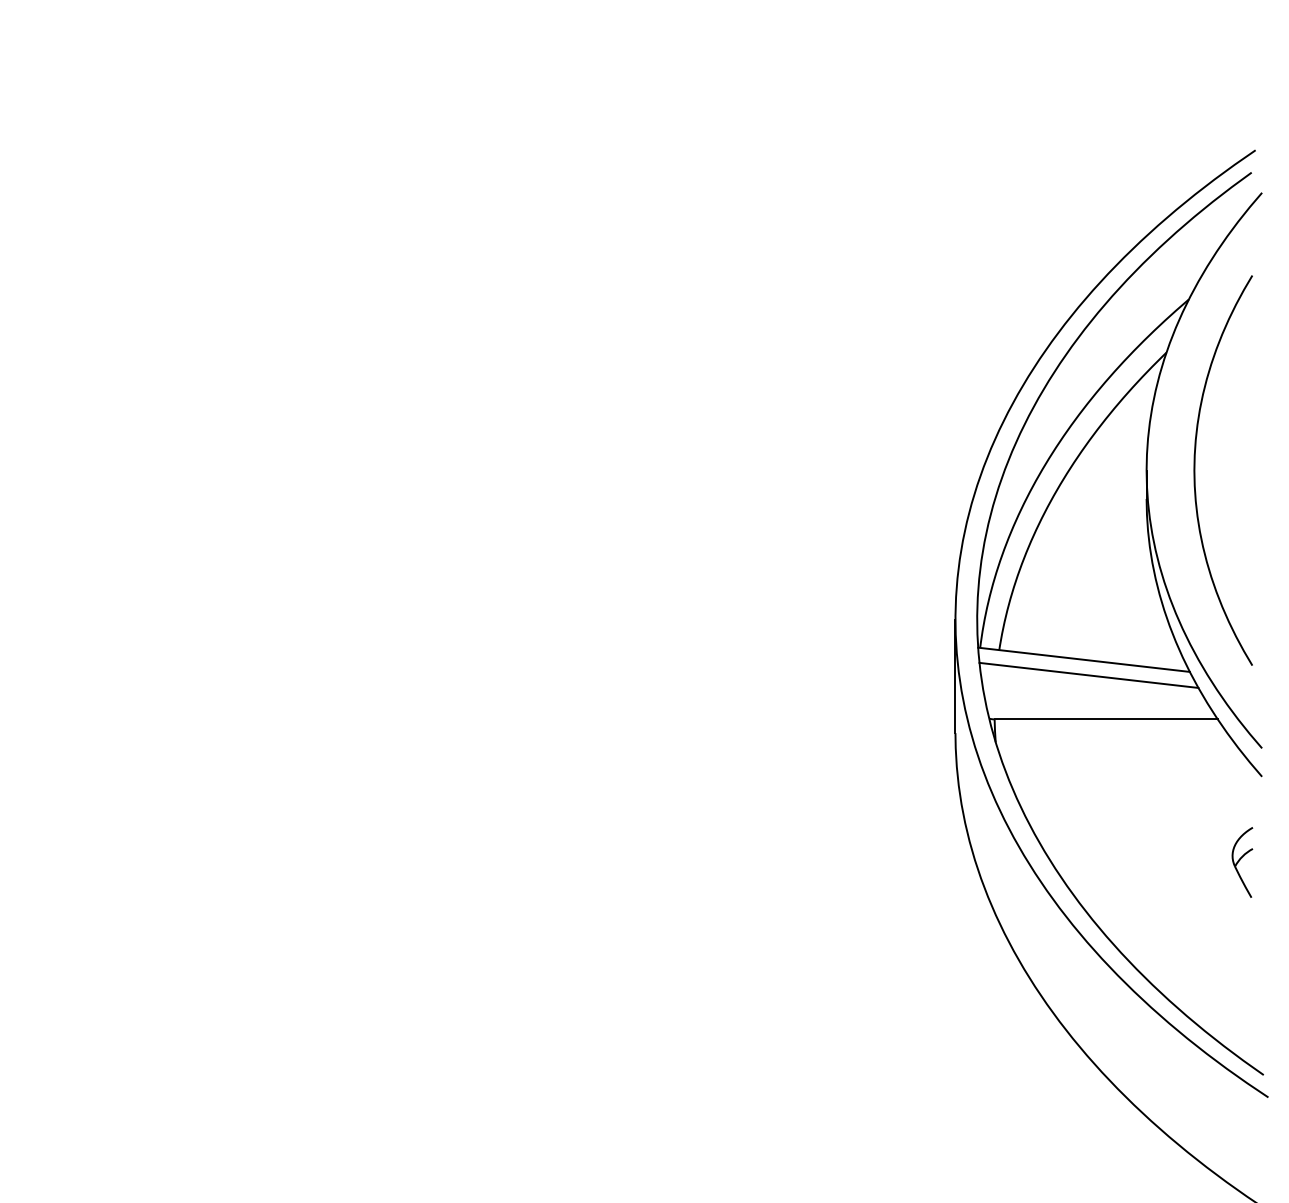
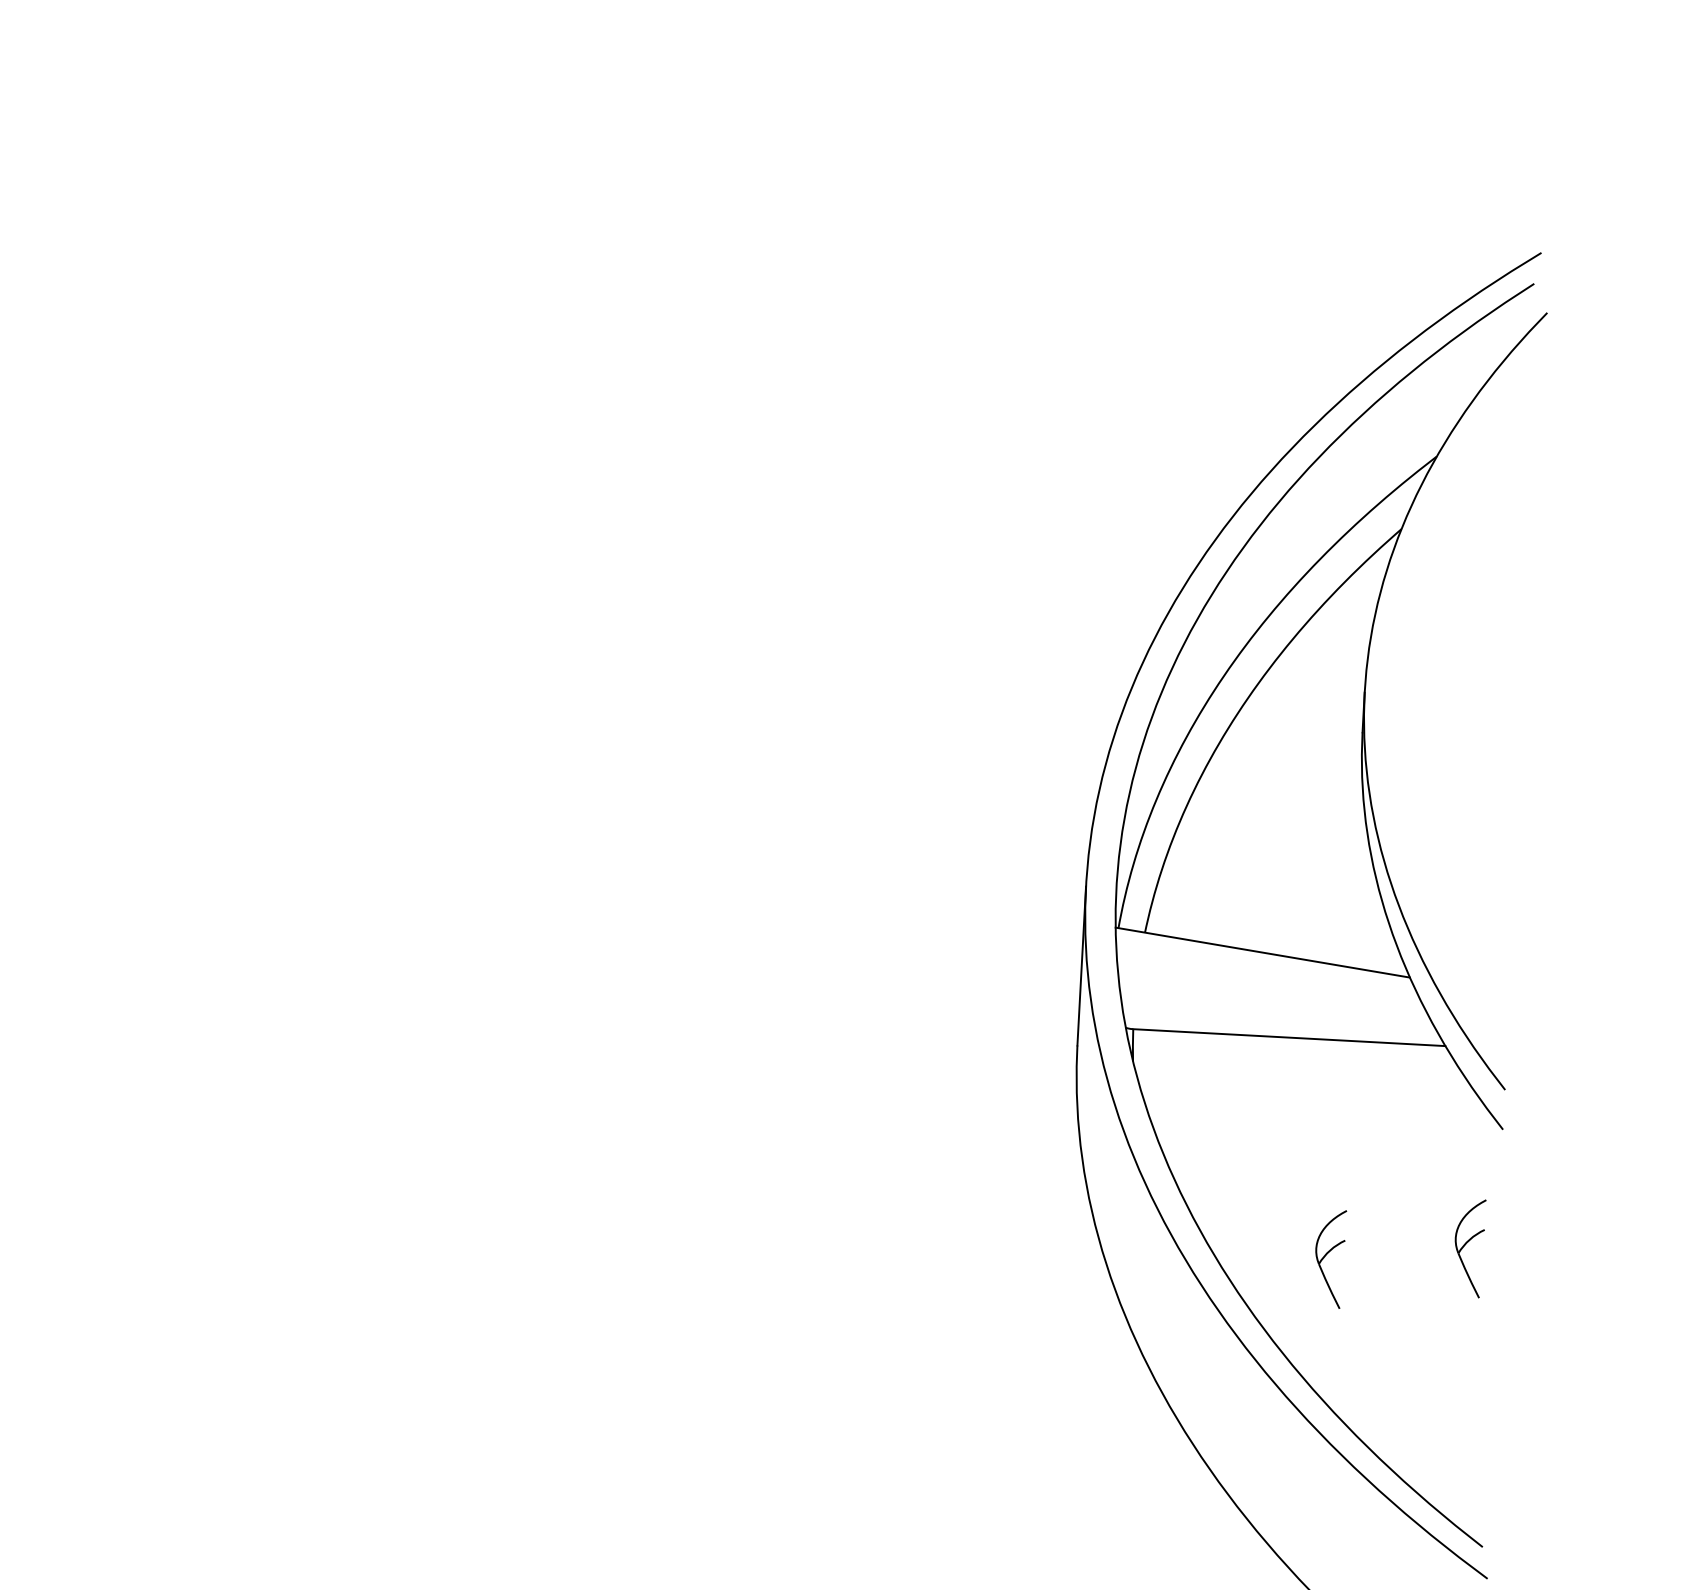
curve: (1195, 470) -> (1433, 696), removed
line: (1088, 674) -> (1267, 973), removed
part: (1143, 875) -> (1329, 1258), added

